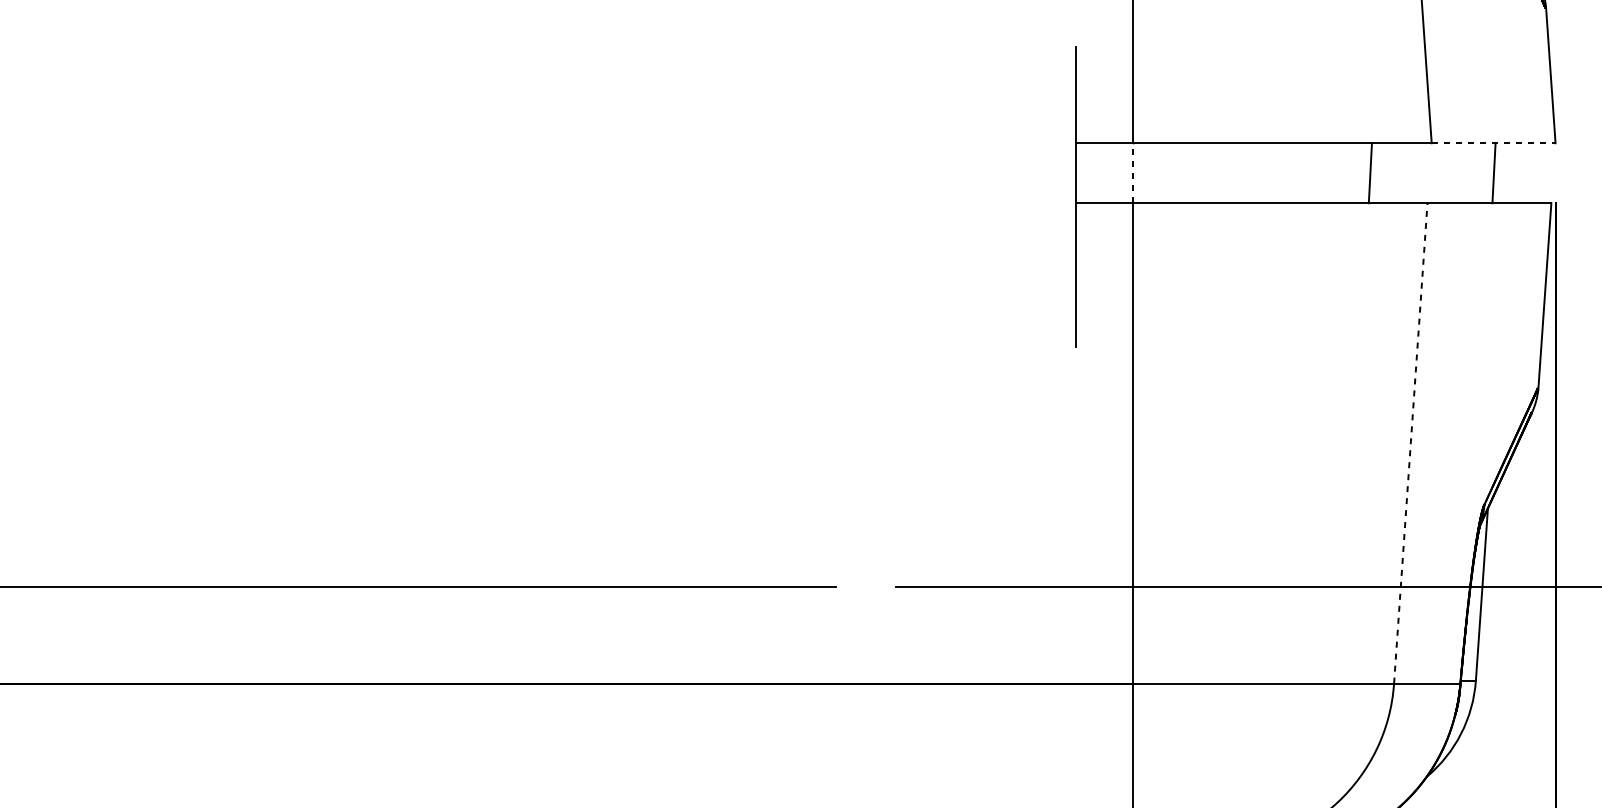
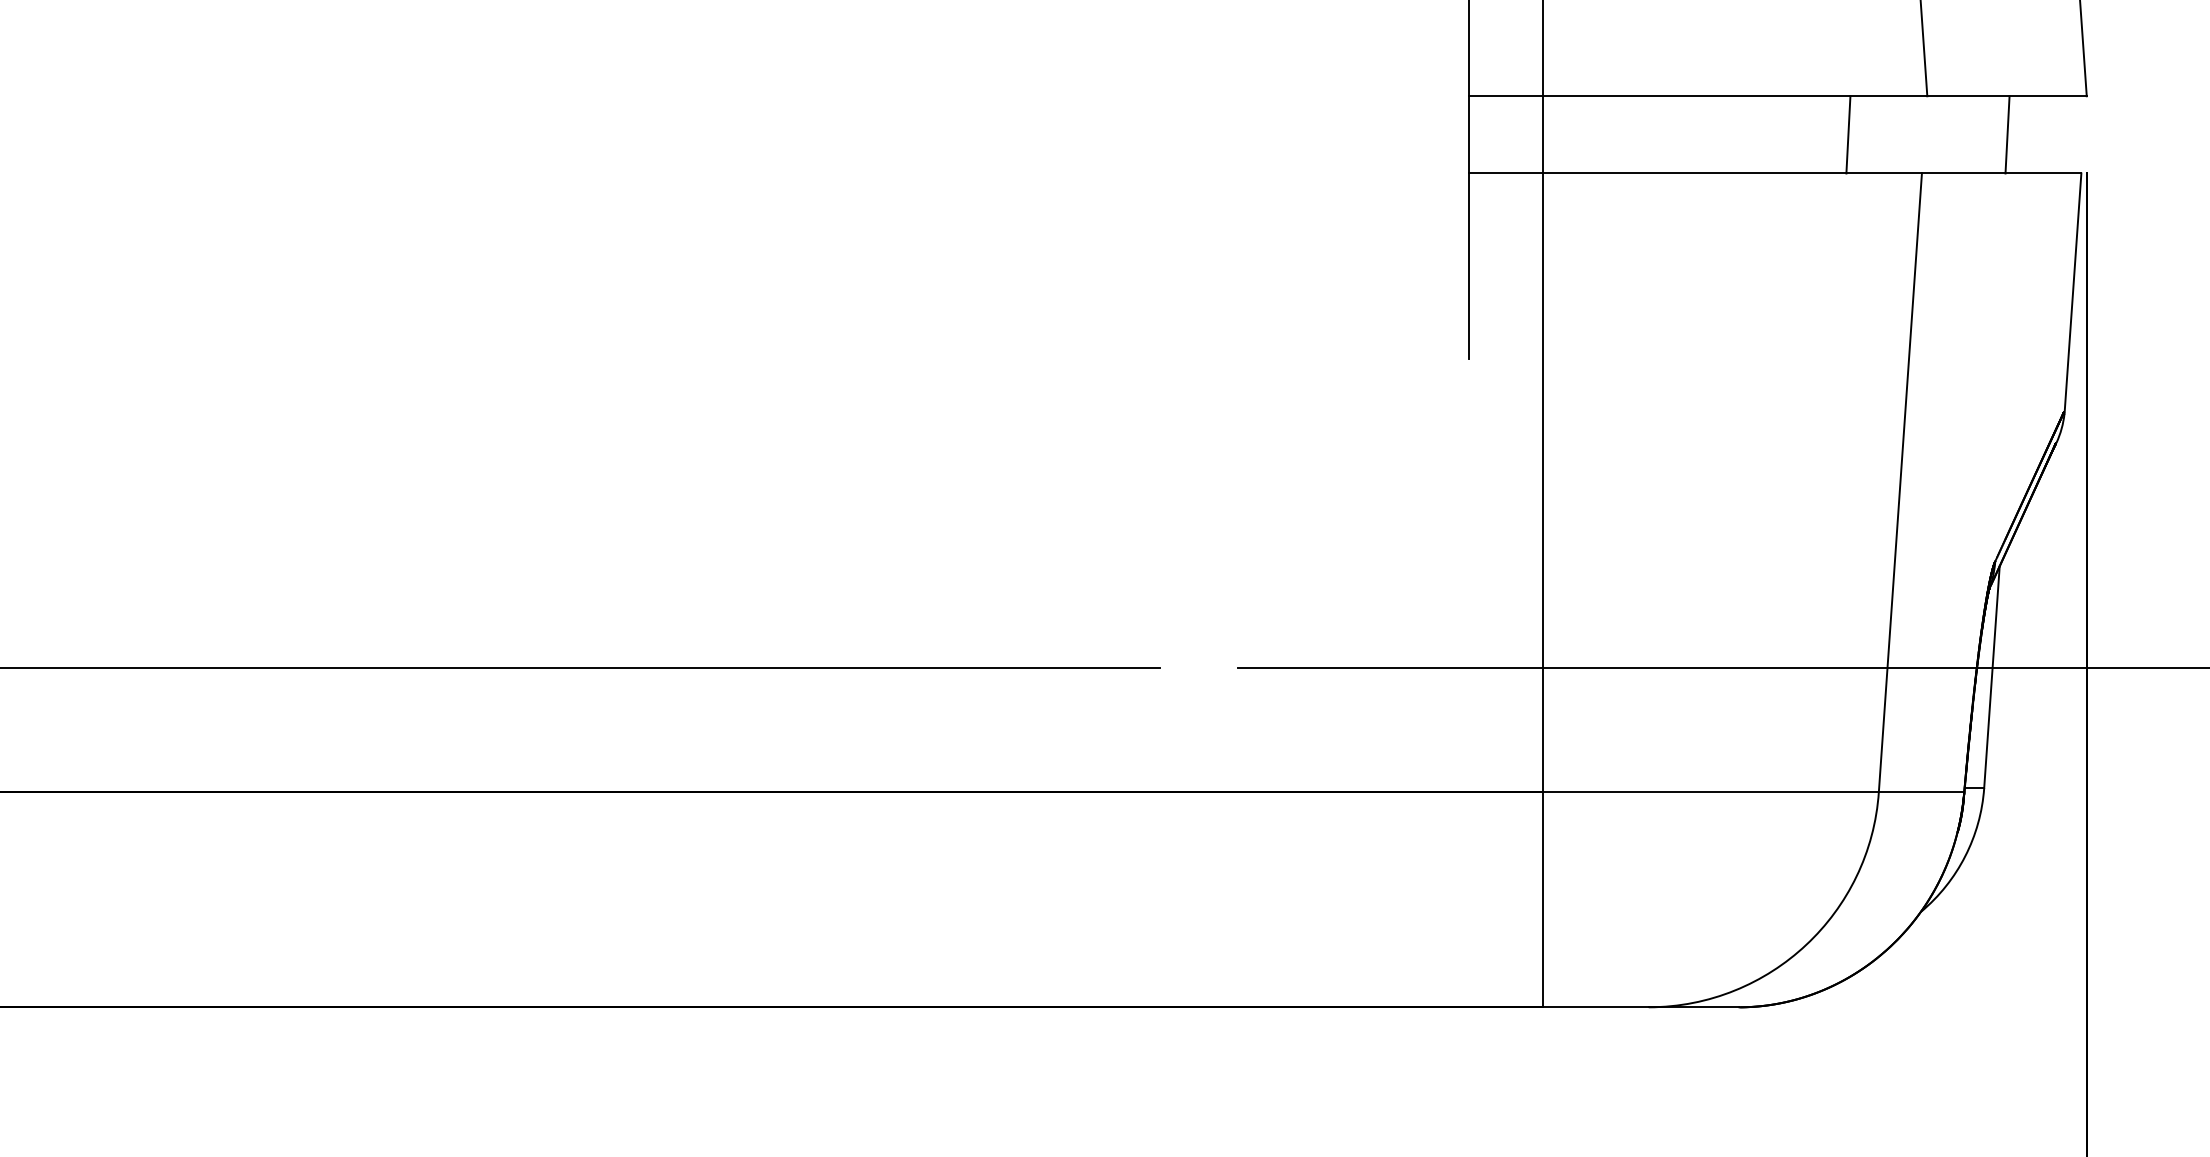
line: (1493, 143) -> (2007, 96), dashed -> solid
line: (1132, 172) -> (1542, 134), dashed -> solid
line: (1410, 443) -> (1900, 482), dashed -> solid

